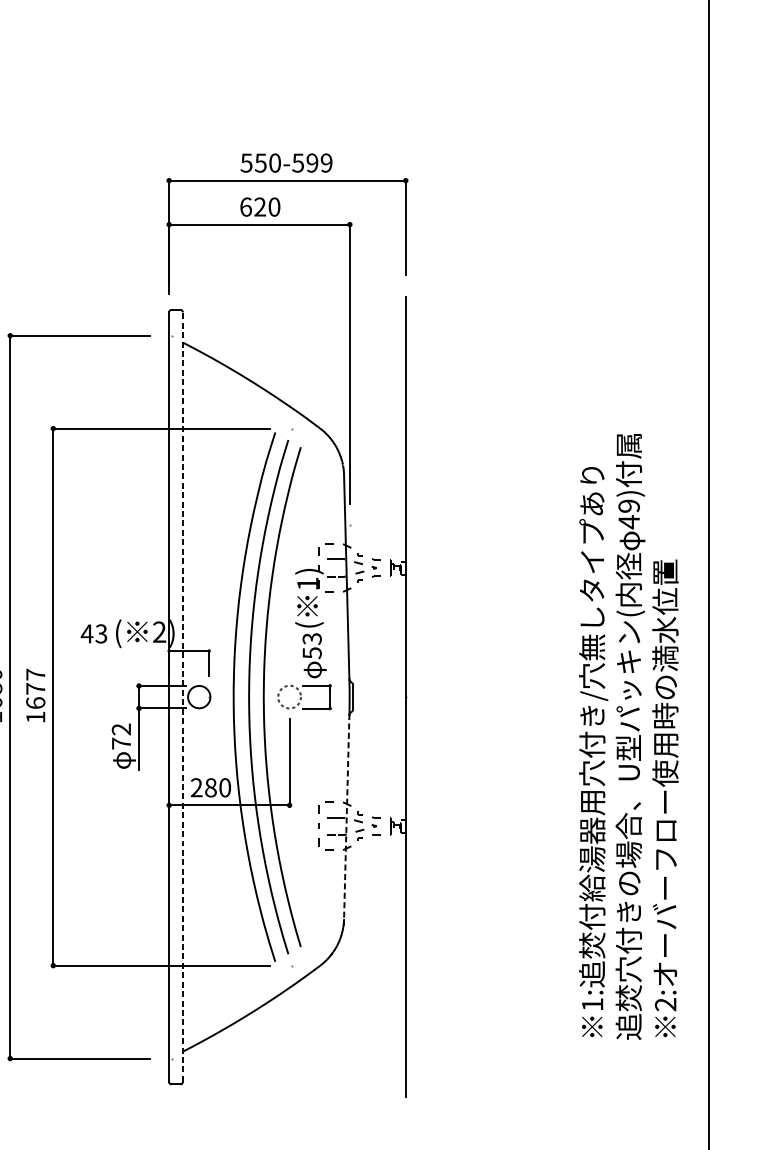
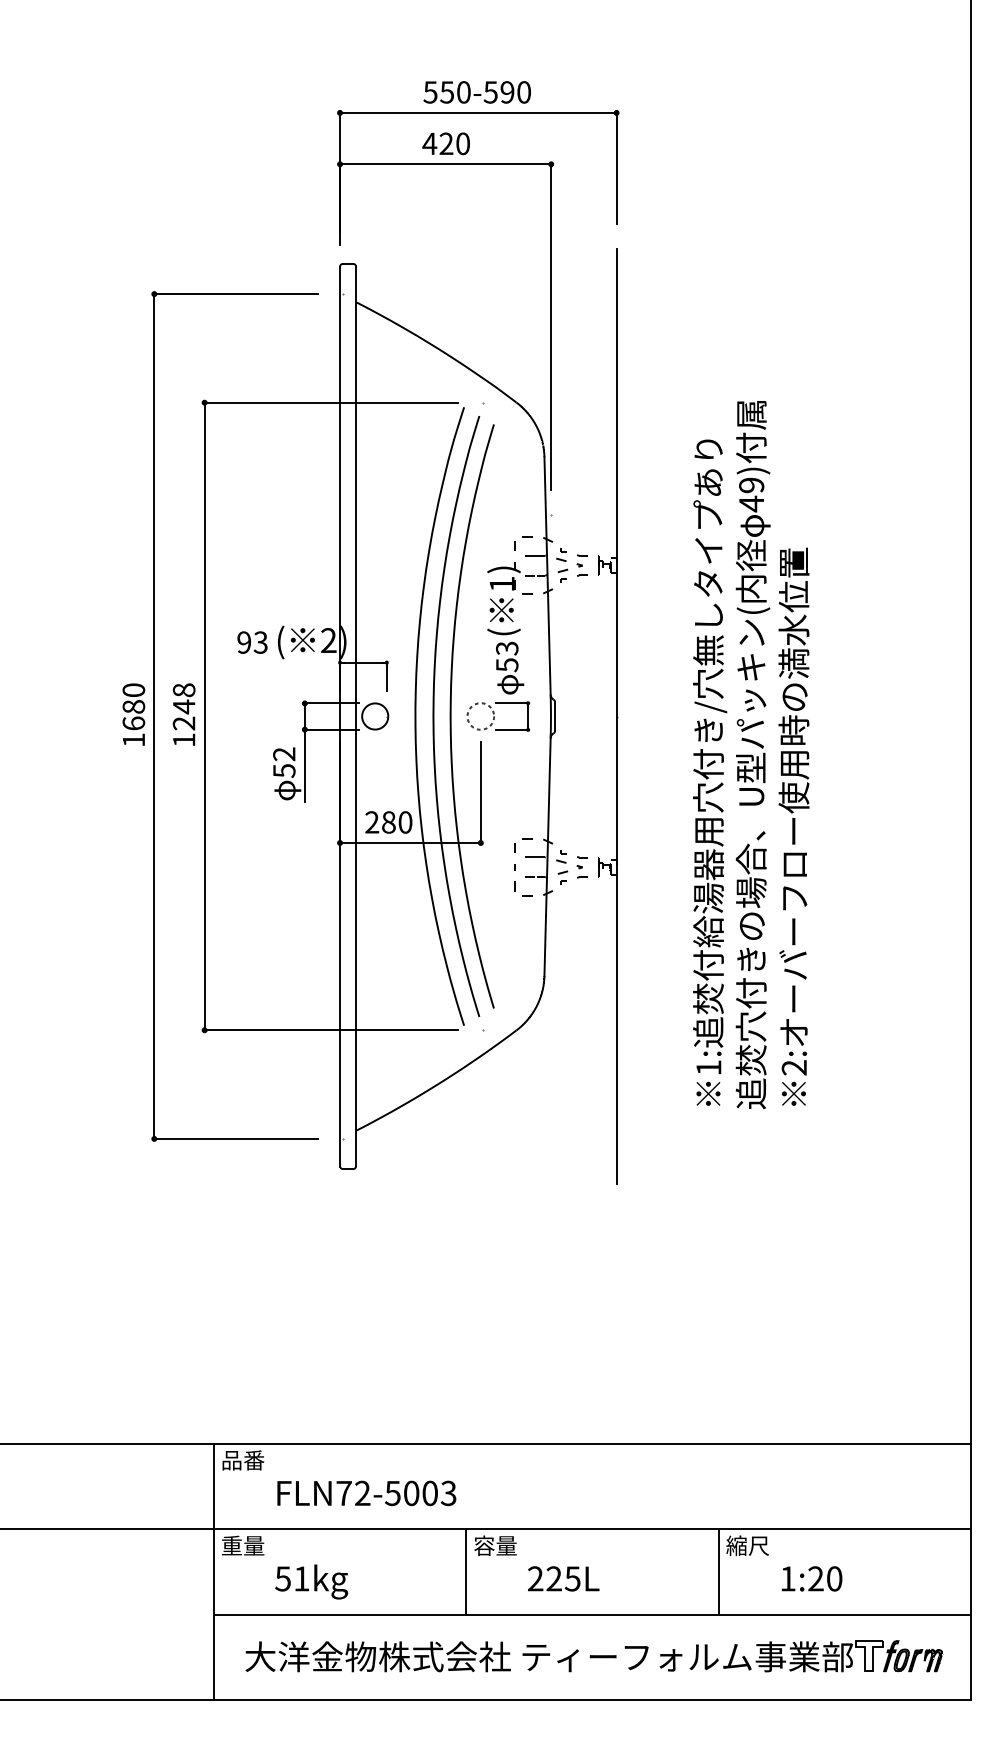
text: (326, 163) -> (523, 92), 550-599 -> 550-590
text: (245, 206) -> (429, 143), 620 -> 420
text: (86, 633) -> (243, 642), 43 -> 93
text: (35, 688) -> (183, 706), 1677 -> 1248
line: (183, 697) -> (356, 716), dashed -> solid
text: (629, 737) -> (751, 755), moved
text: (121, 744) -> (284, 771), 72 -> 52
line: (346, 816) -> (547, 856), dashed -> solid

